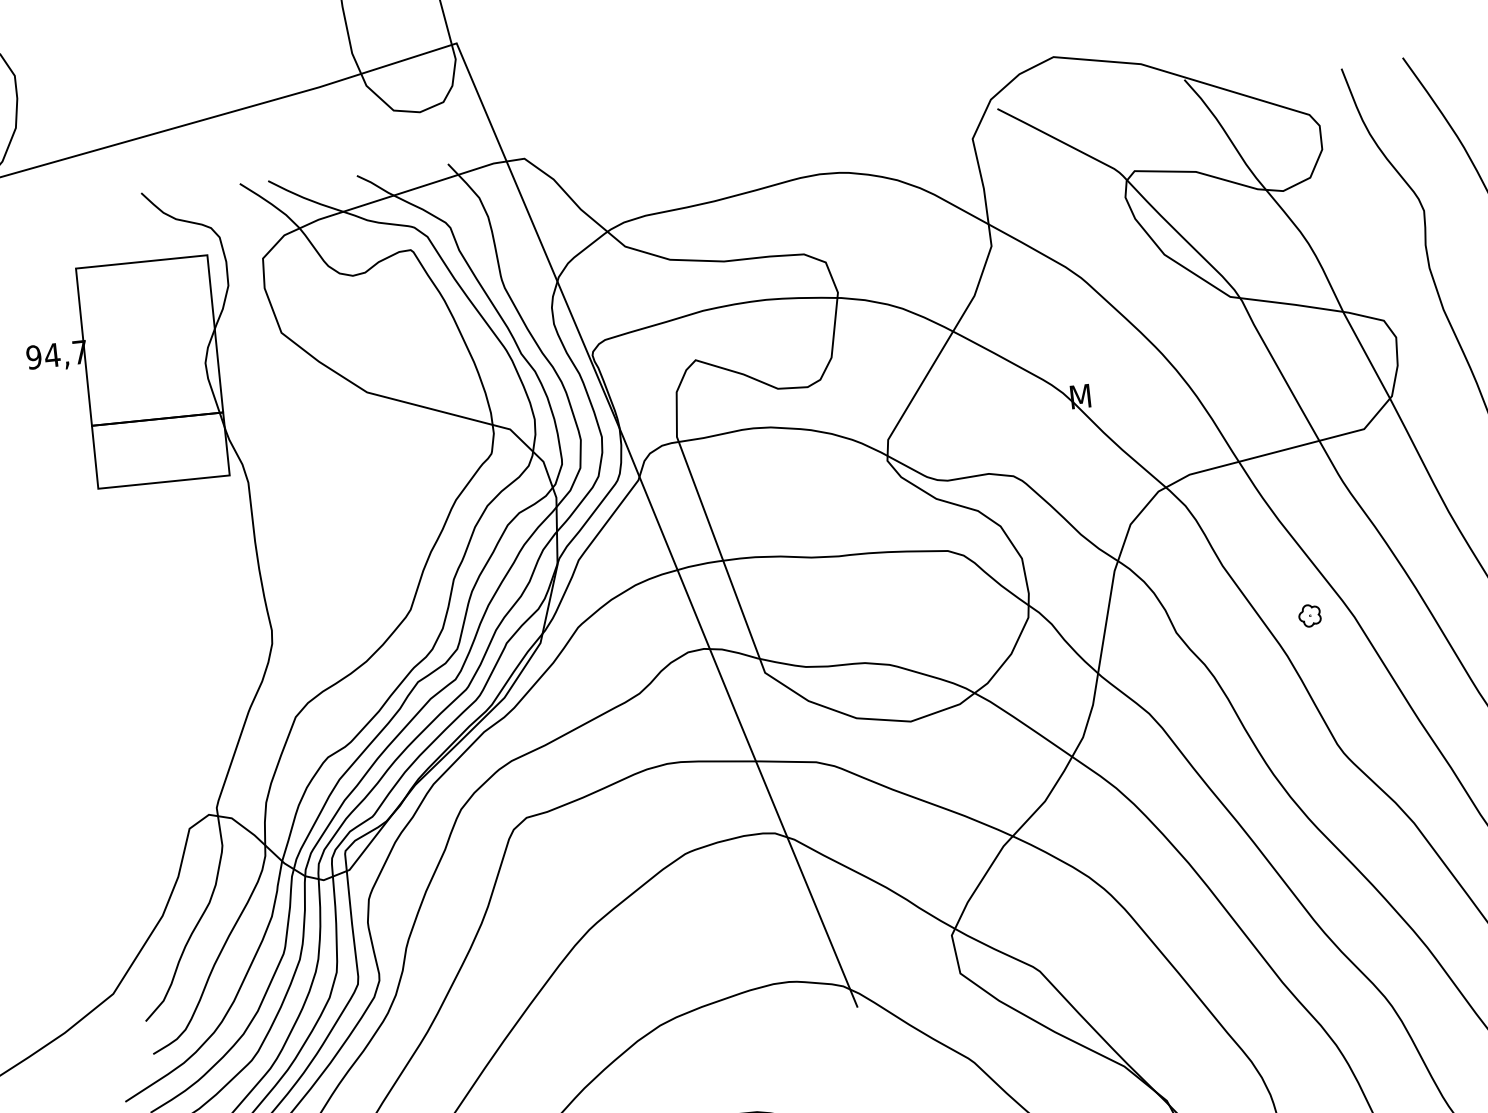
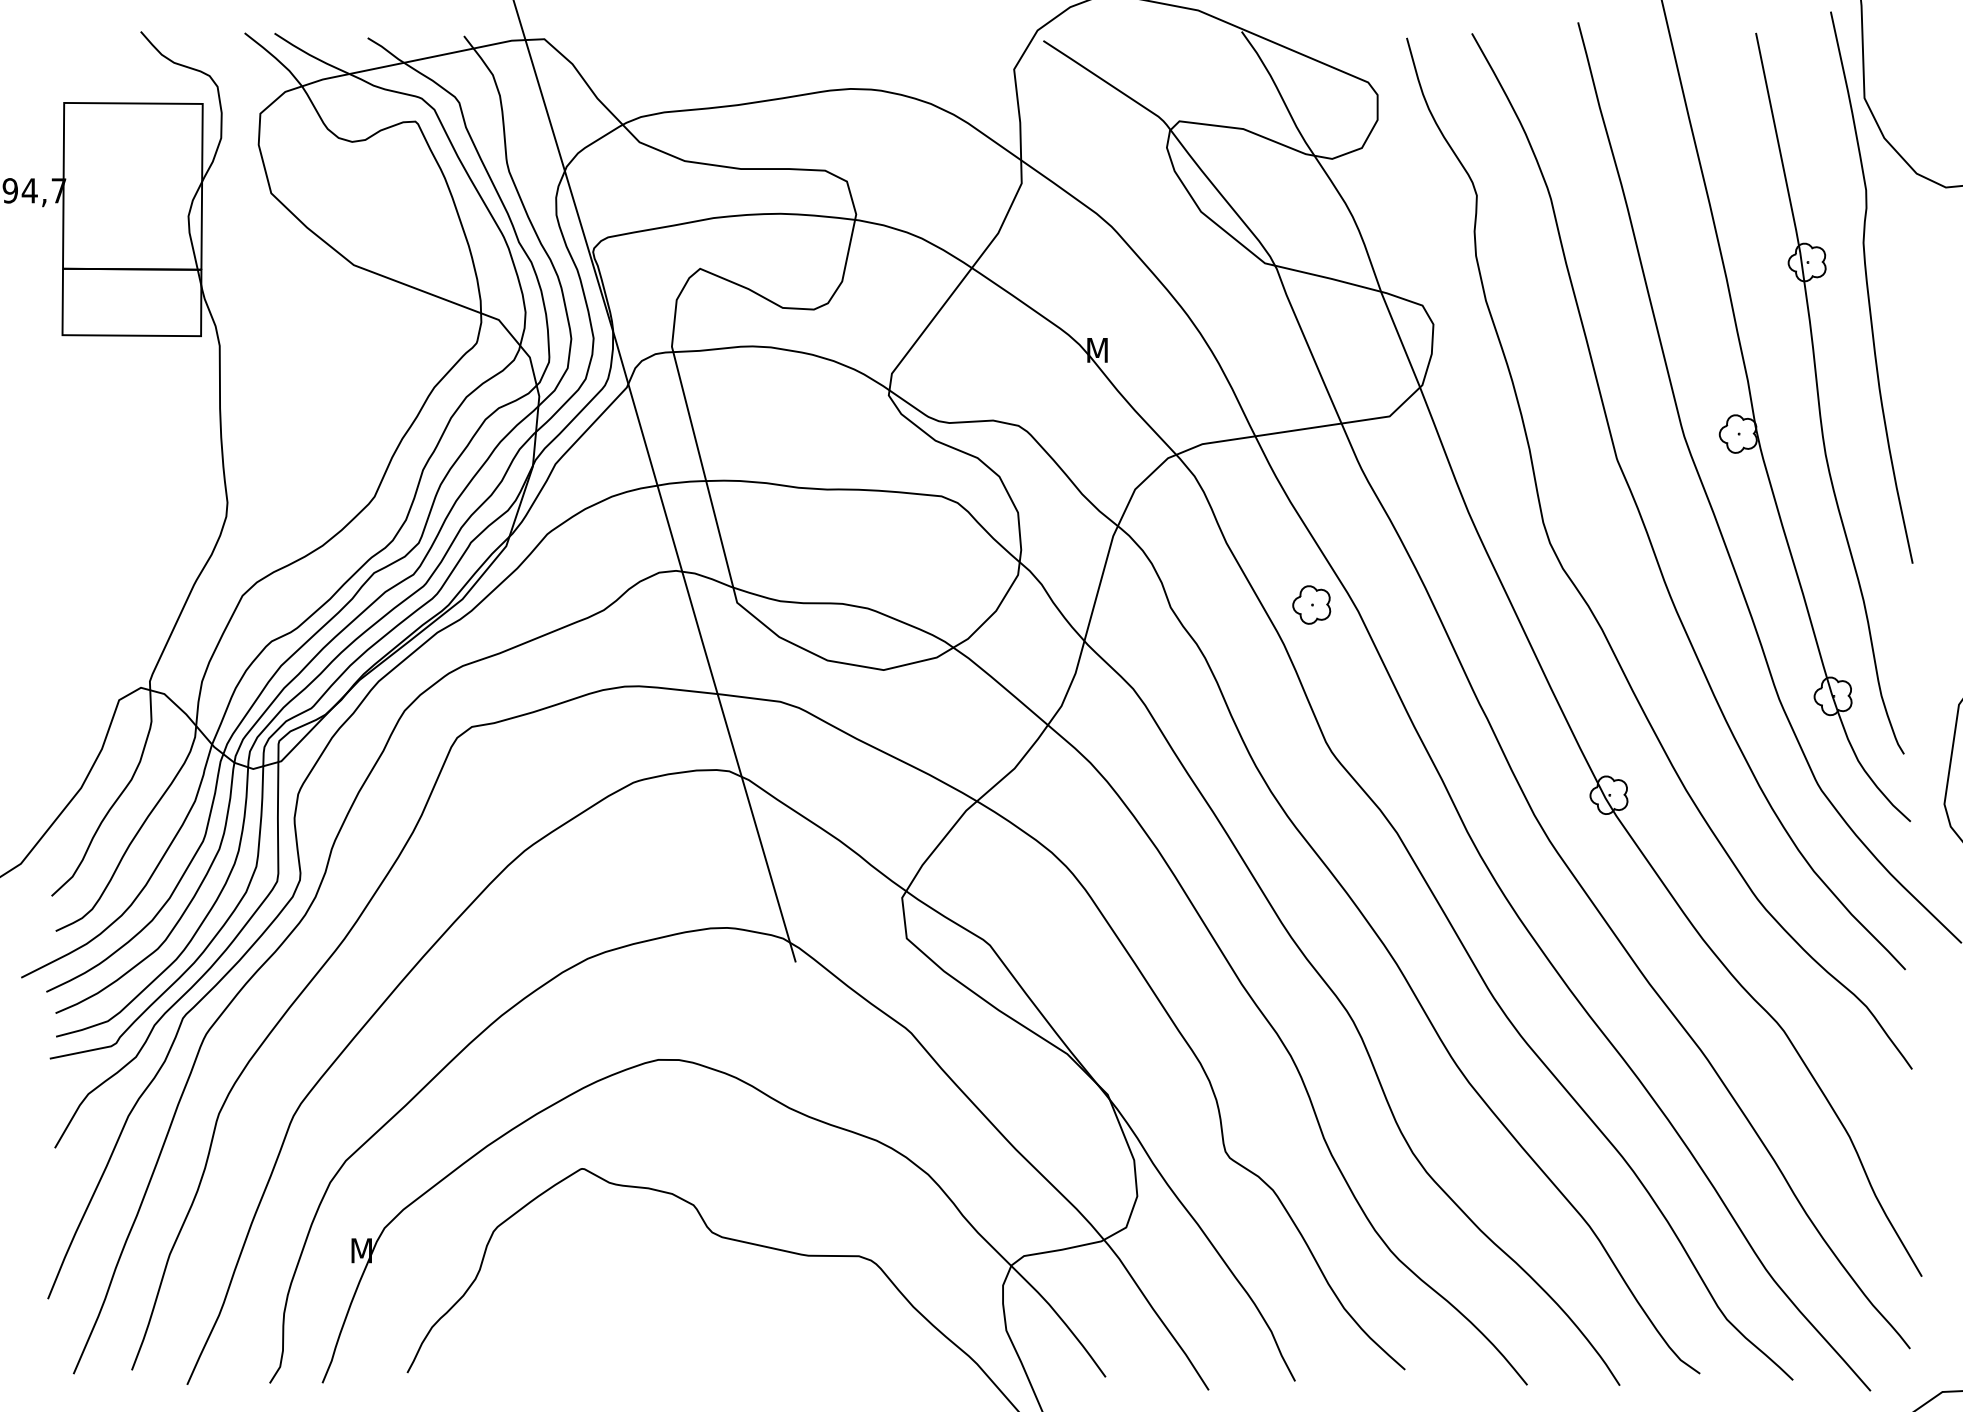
part: (1309, 615) -> (1311, 604), size x1.67

